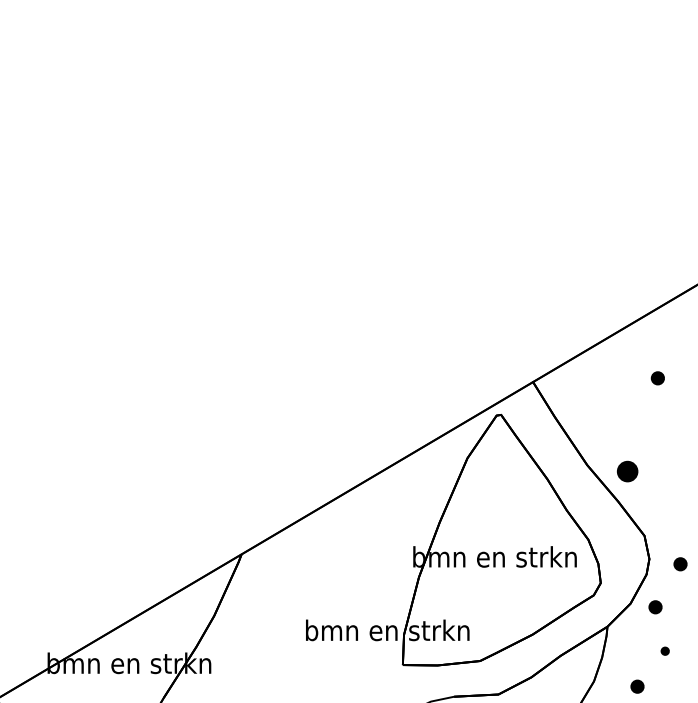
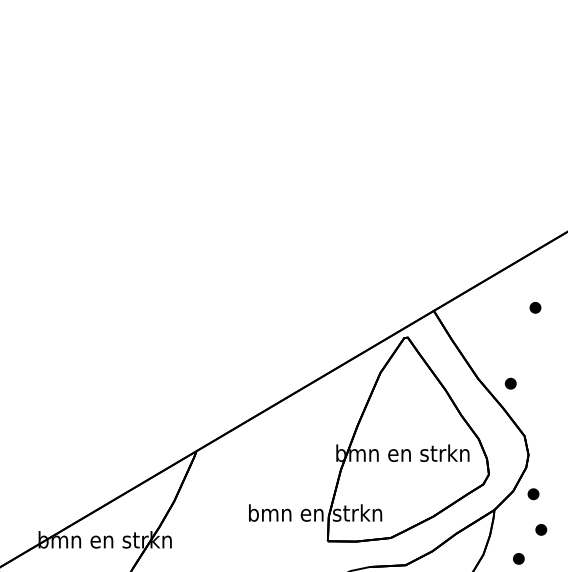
part: (627, 471) -> (510, 383), size x0.62
part: (680, 564) -> (553, 459), removed
part: (665, 651) -> (541, 530), size x1.67

